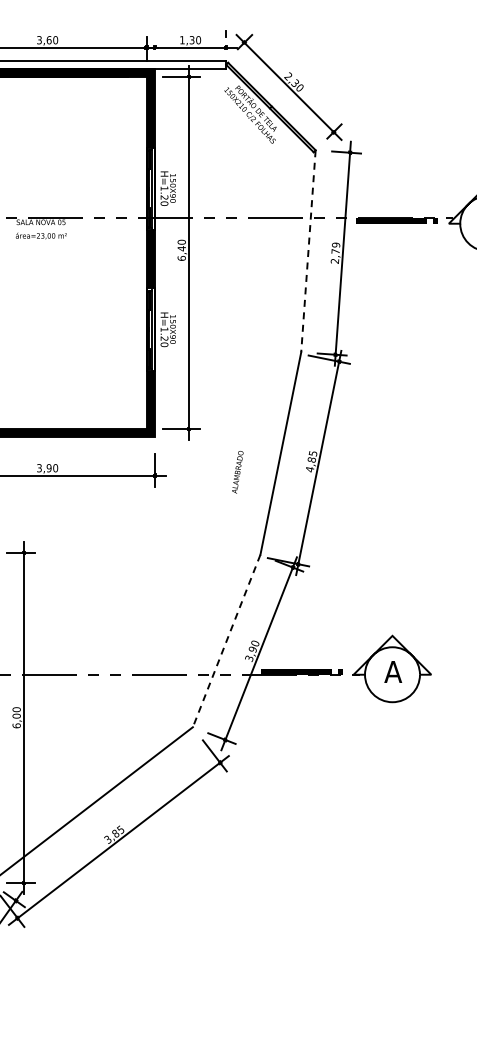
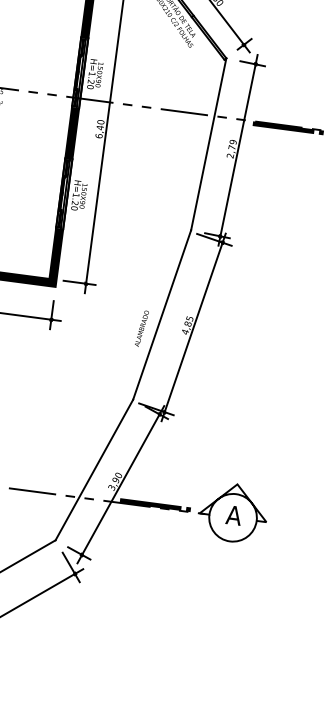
line: (308, 251) -> (208, 144), dashed -> solid
text: (237, 472) -> (141, 328), moved
line: (226, 641) -> (94, 470), dashed -> solid

